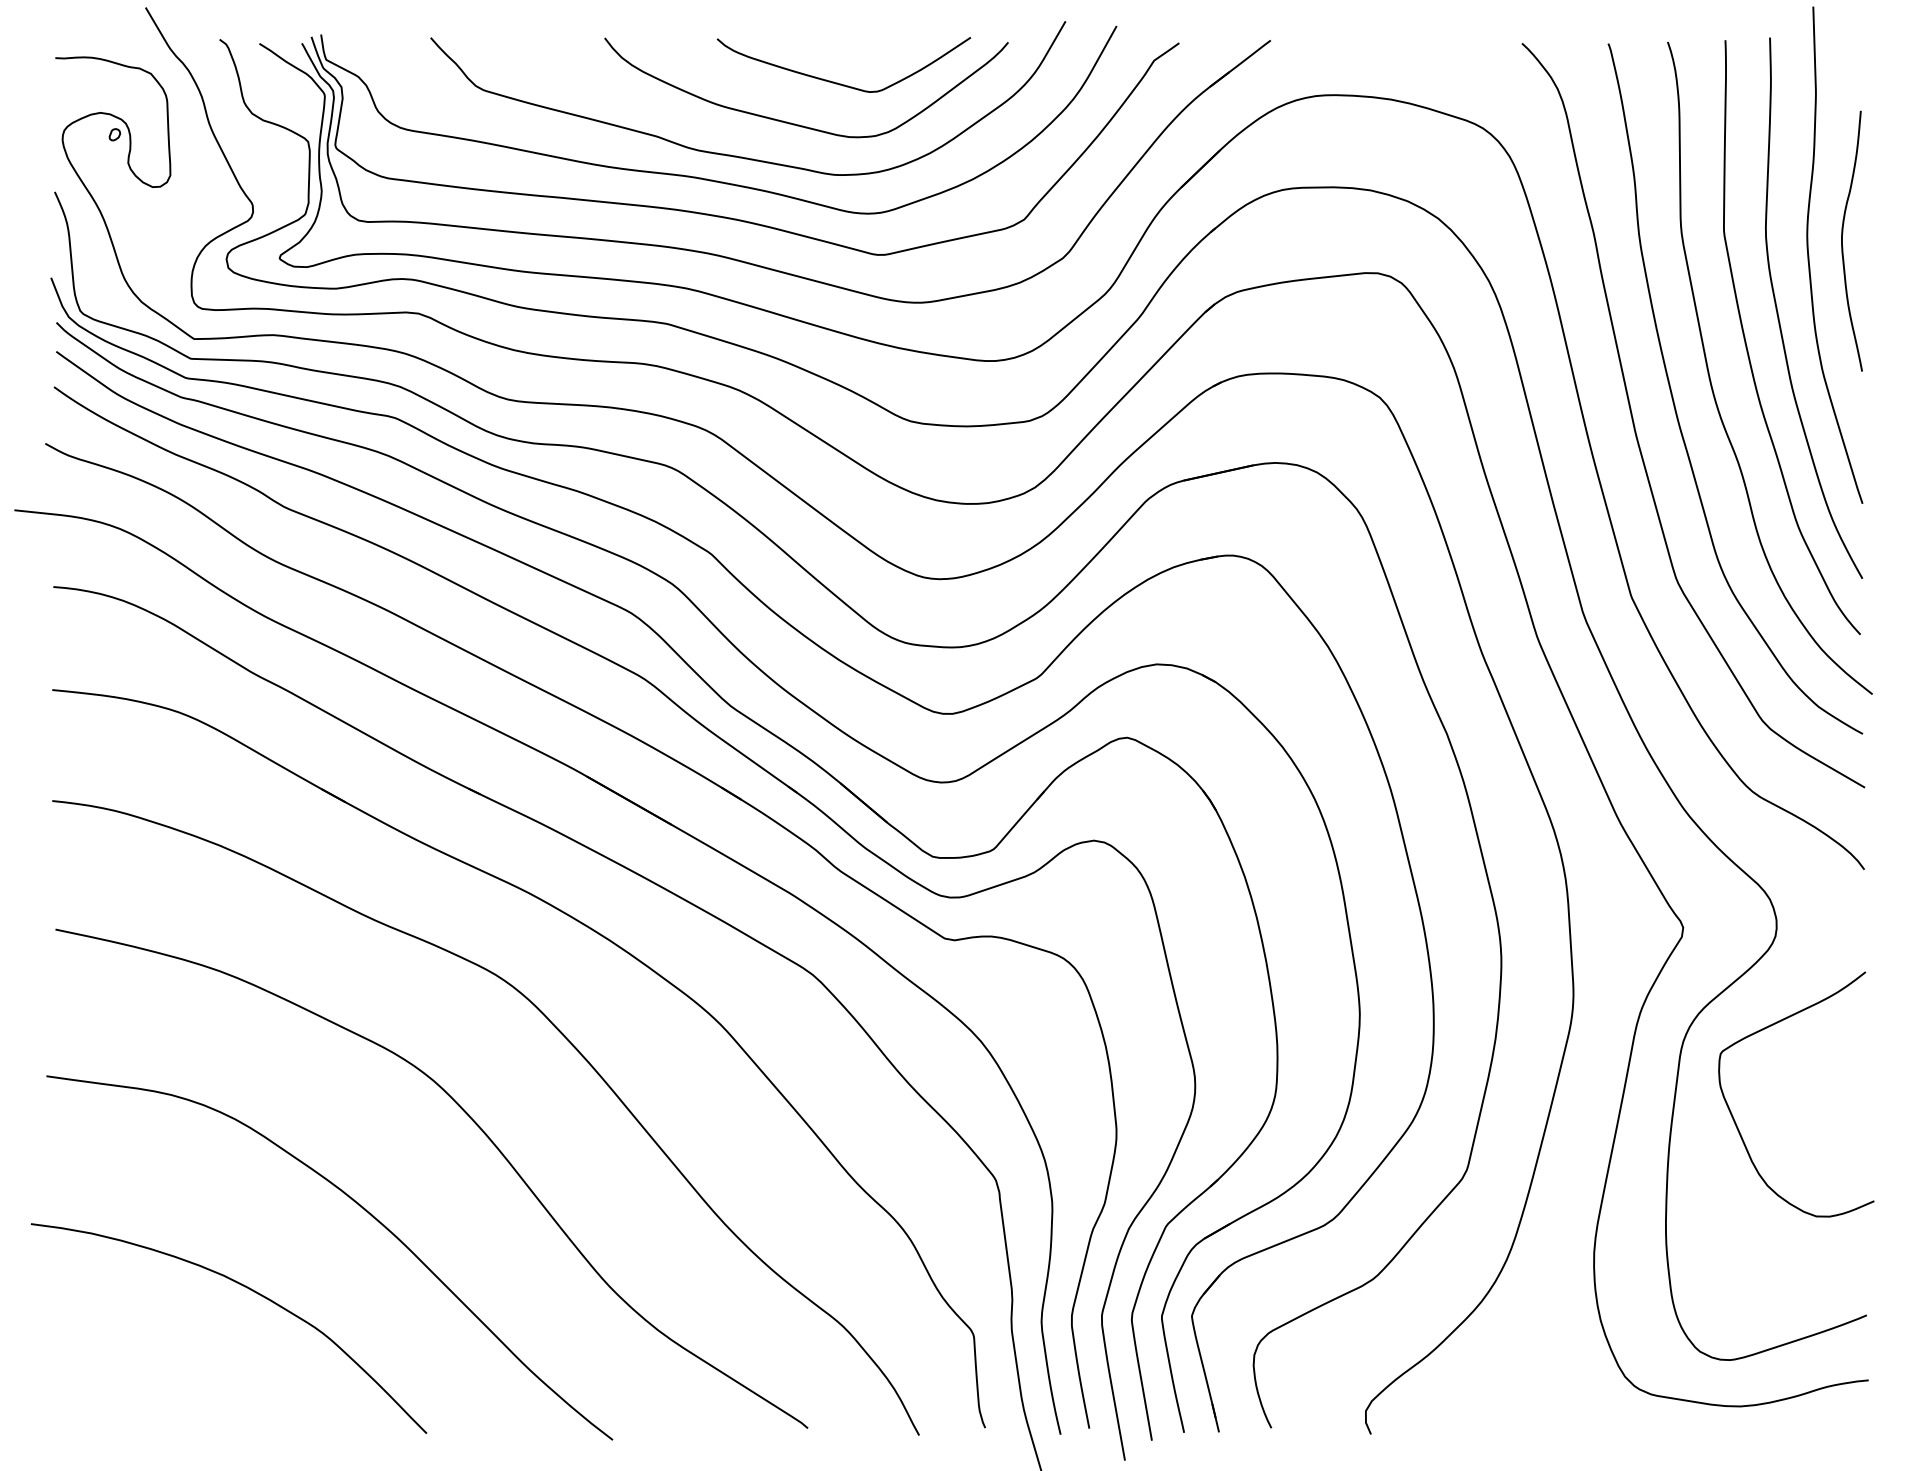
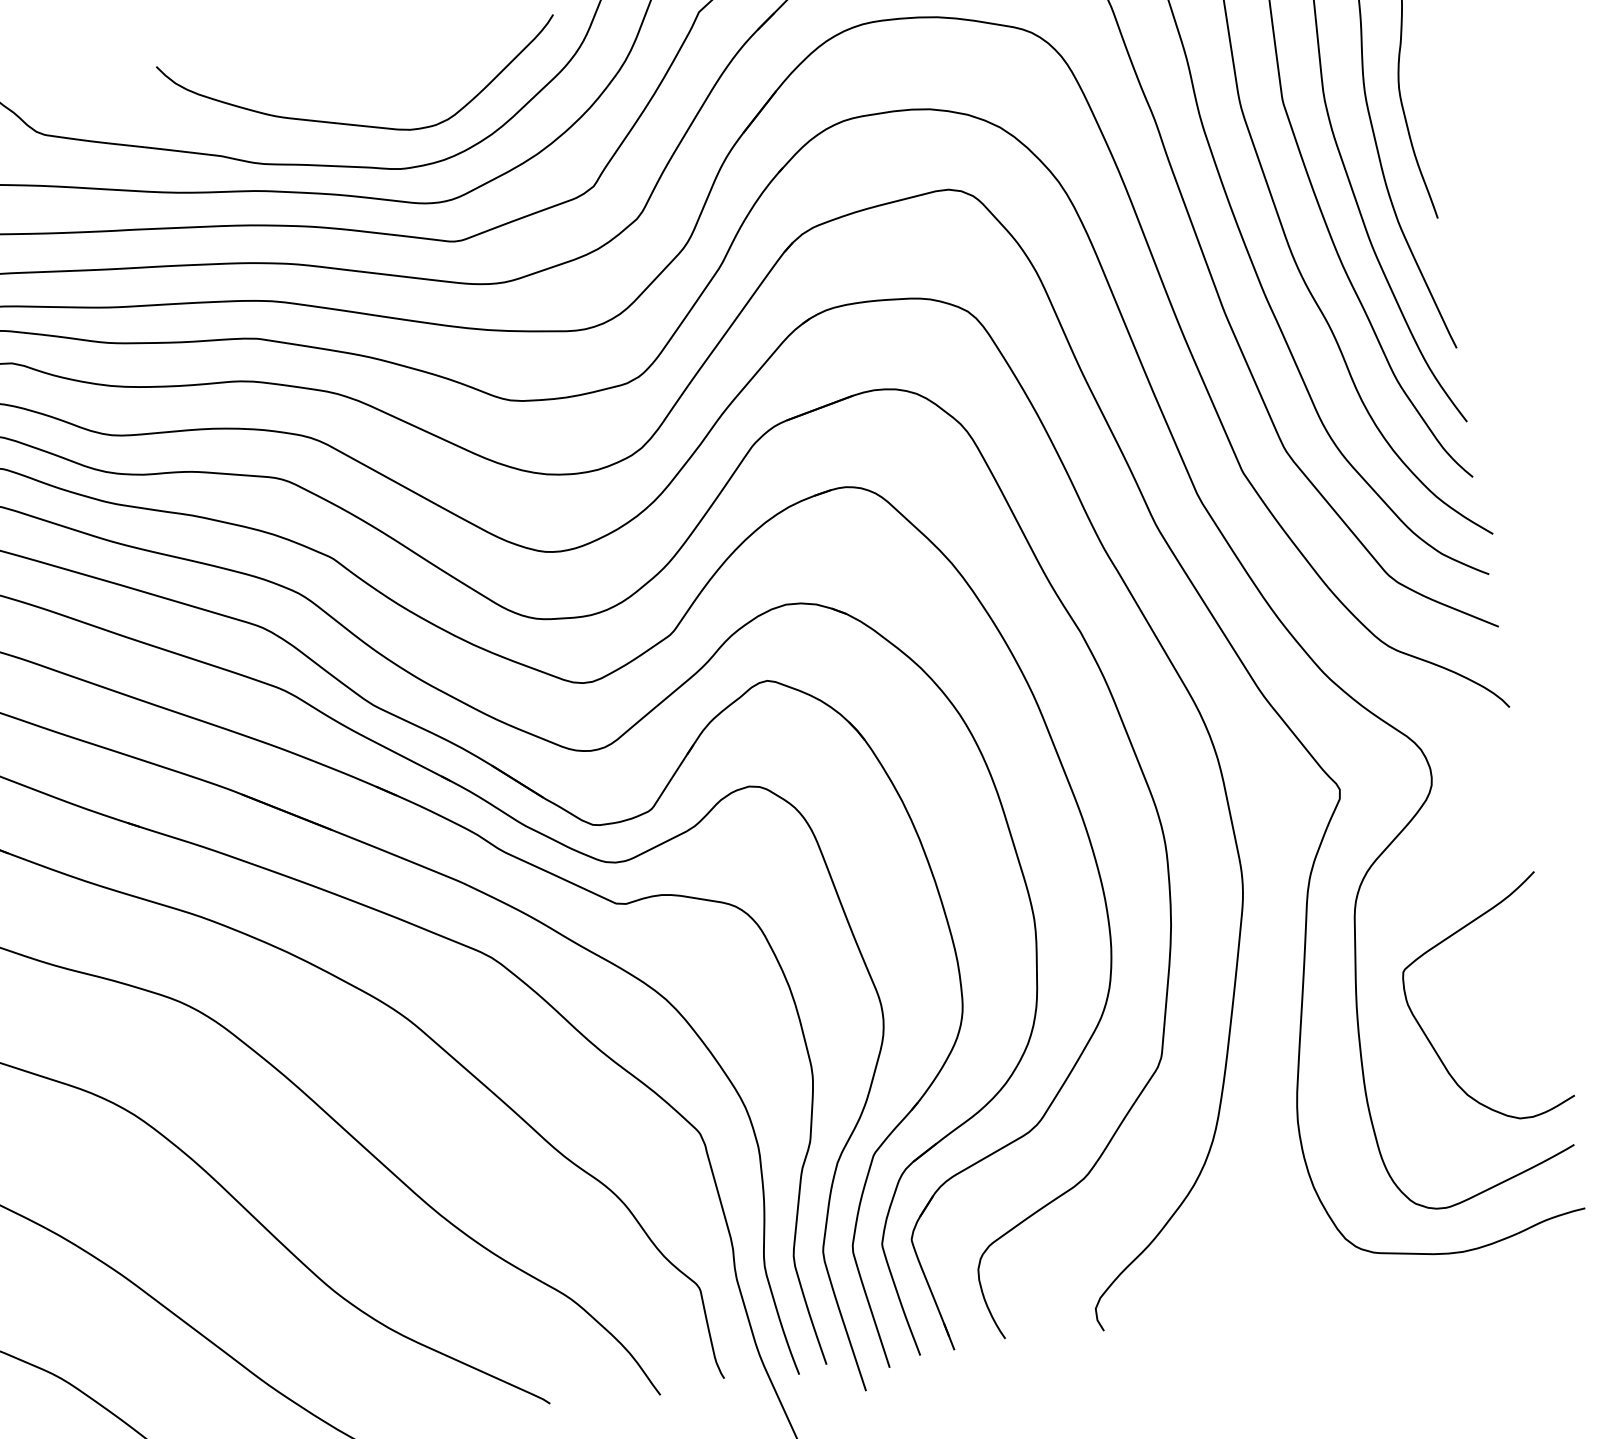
curve: (837, 82) -> (391, 77), removed
curve: (1735, 1120) -> (1427, 1035), moved

